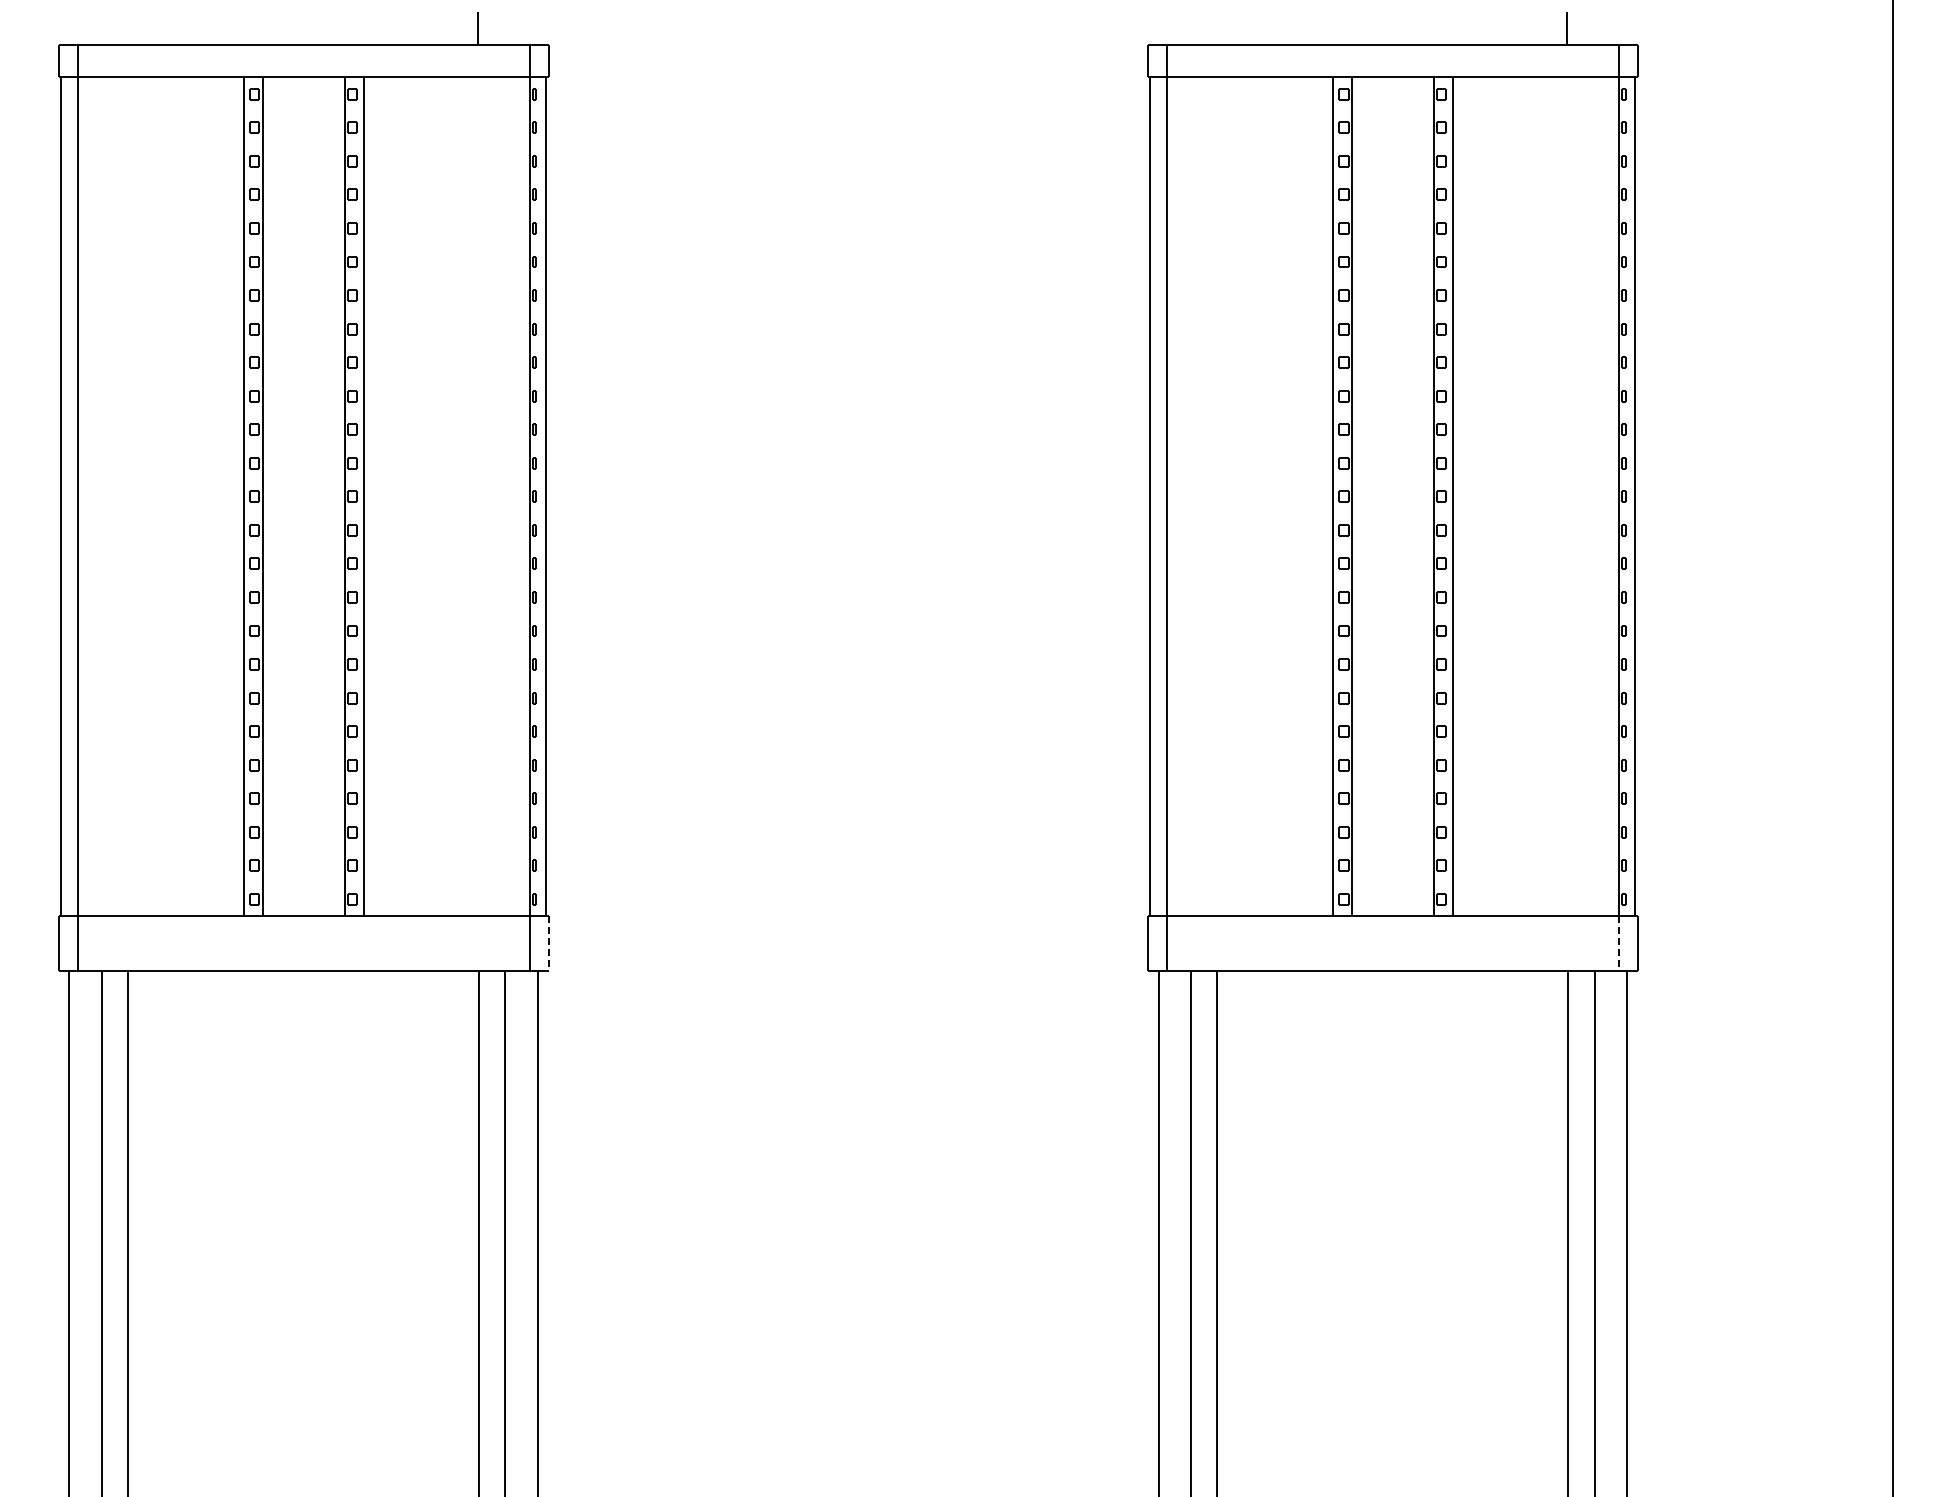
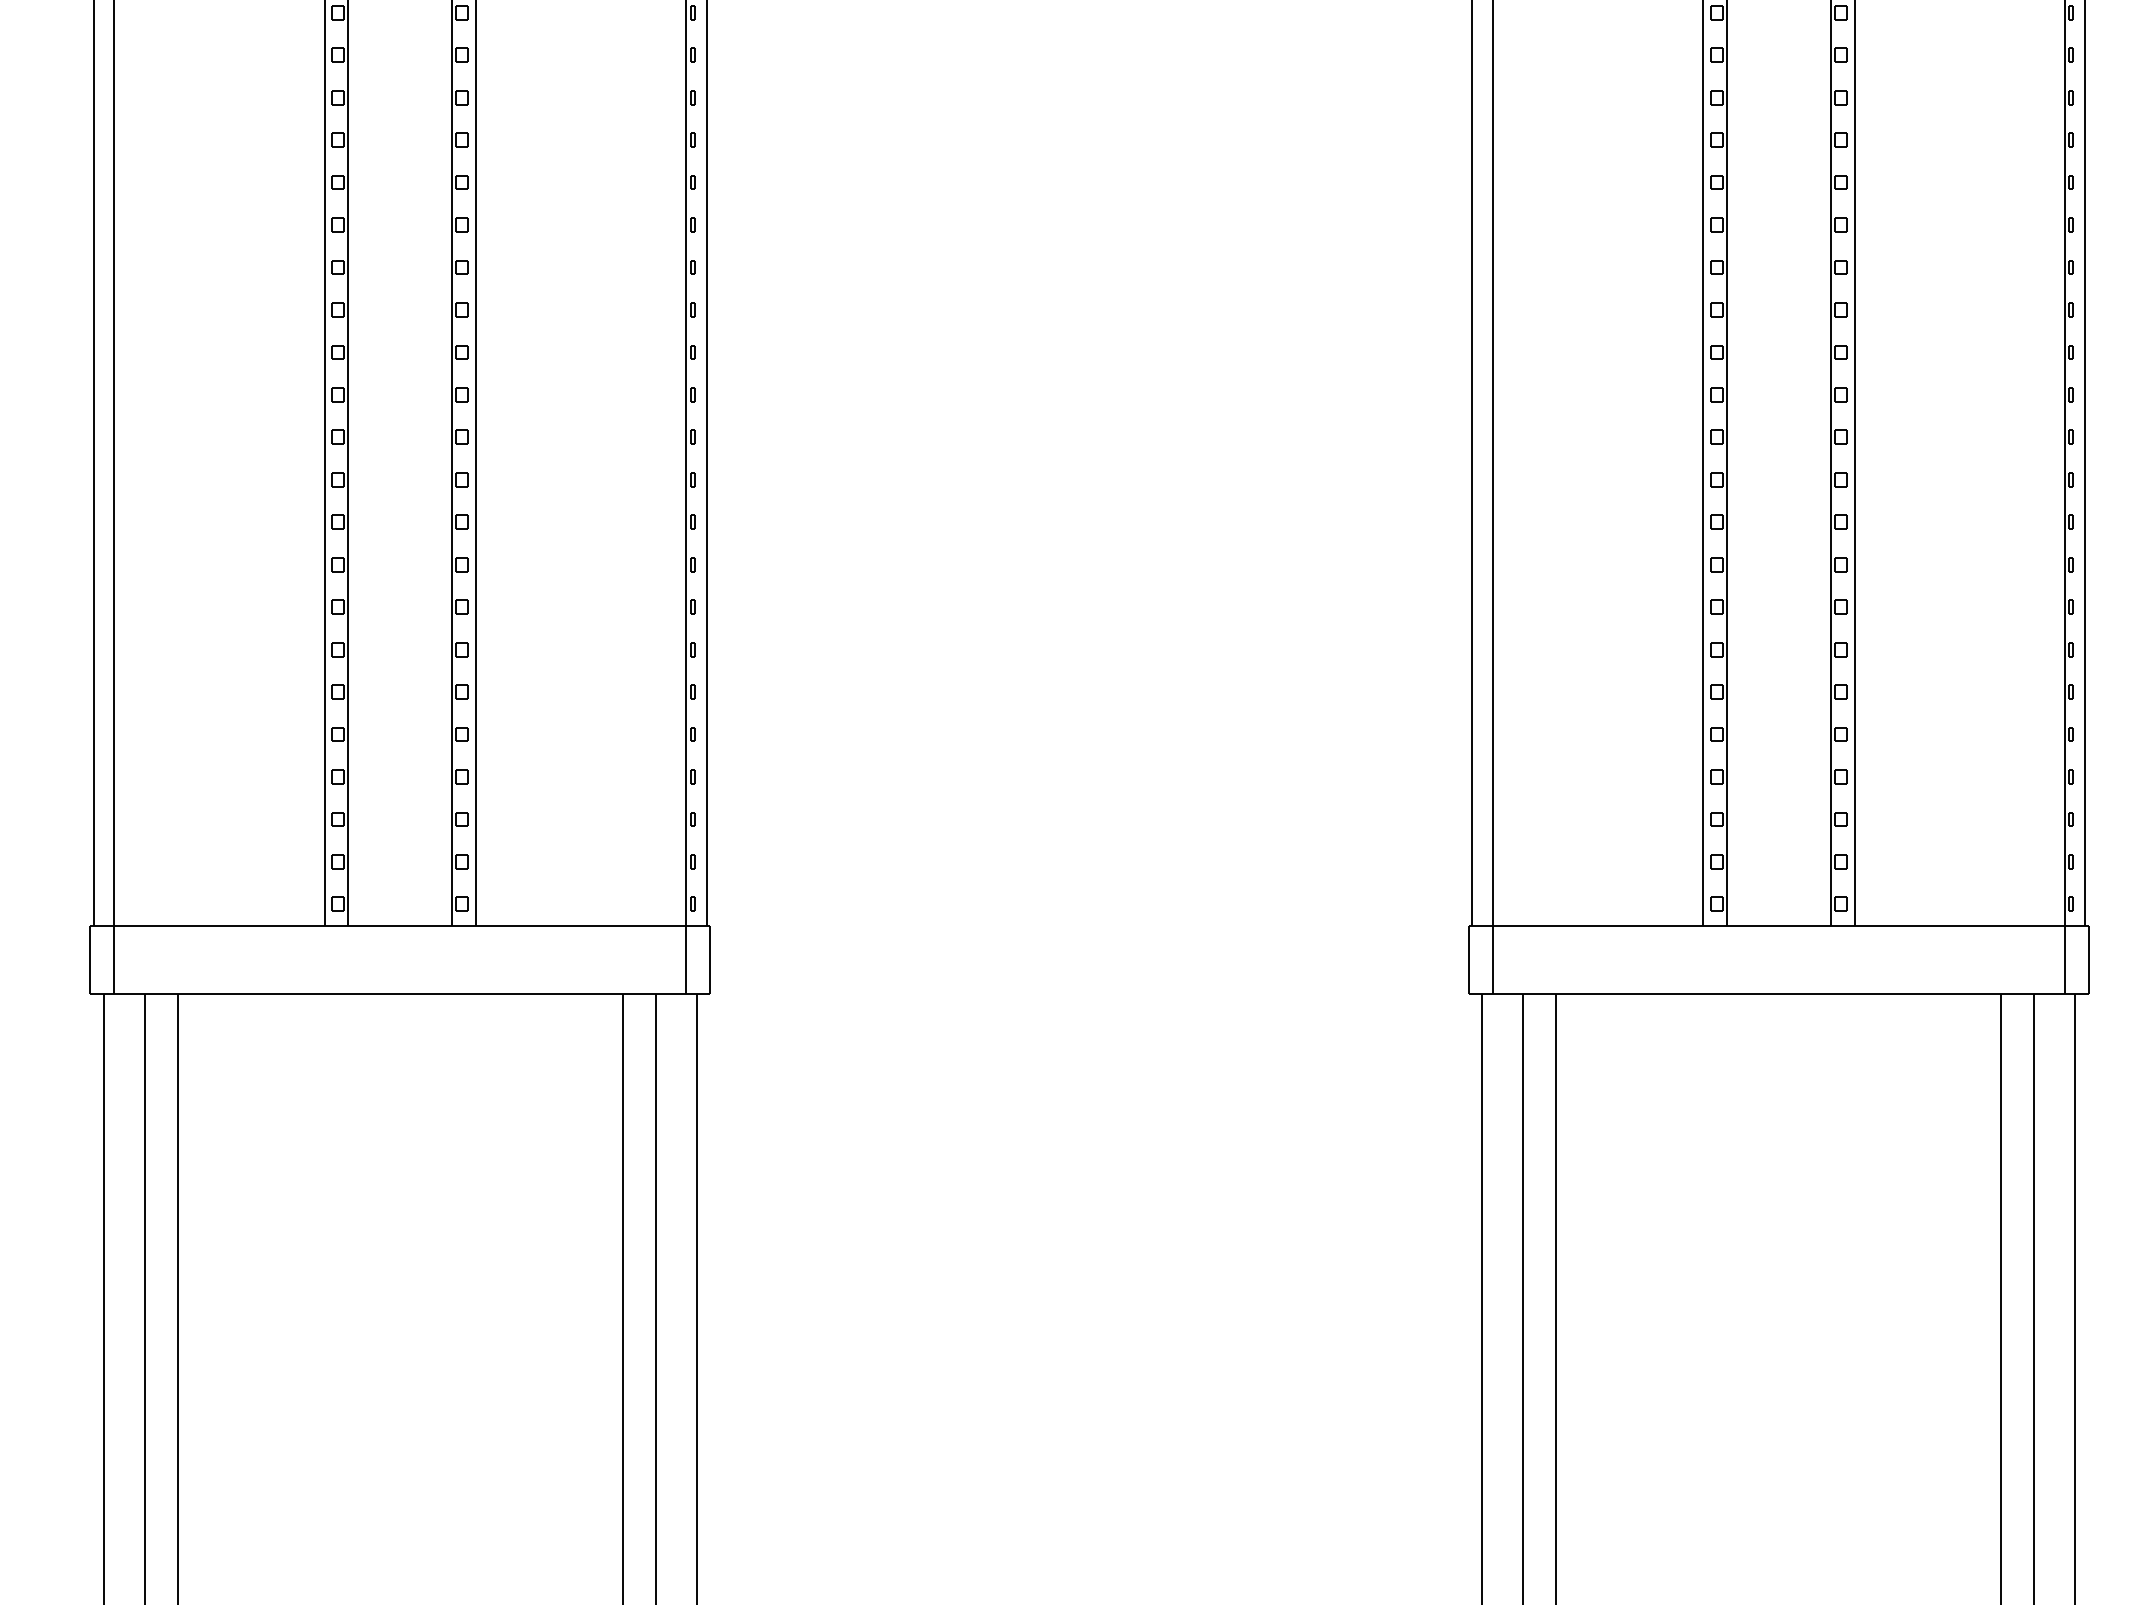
line: (548, 943) -> (710, 960), dashed -> solid
line: (1618, 943) -> (2064, 960), dashed -> solid

